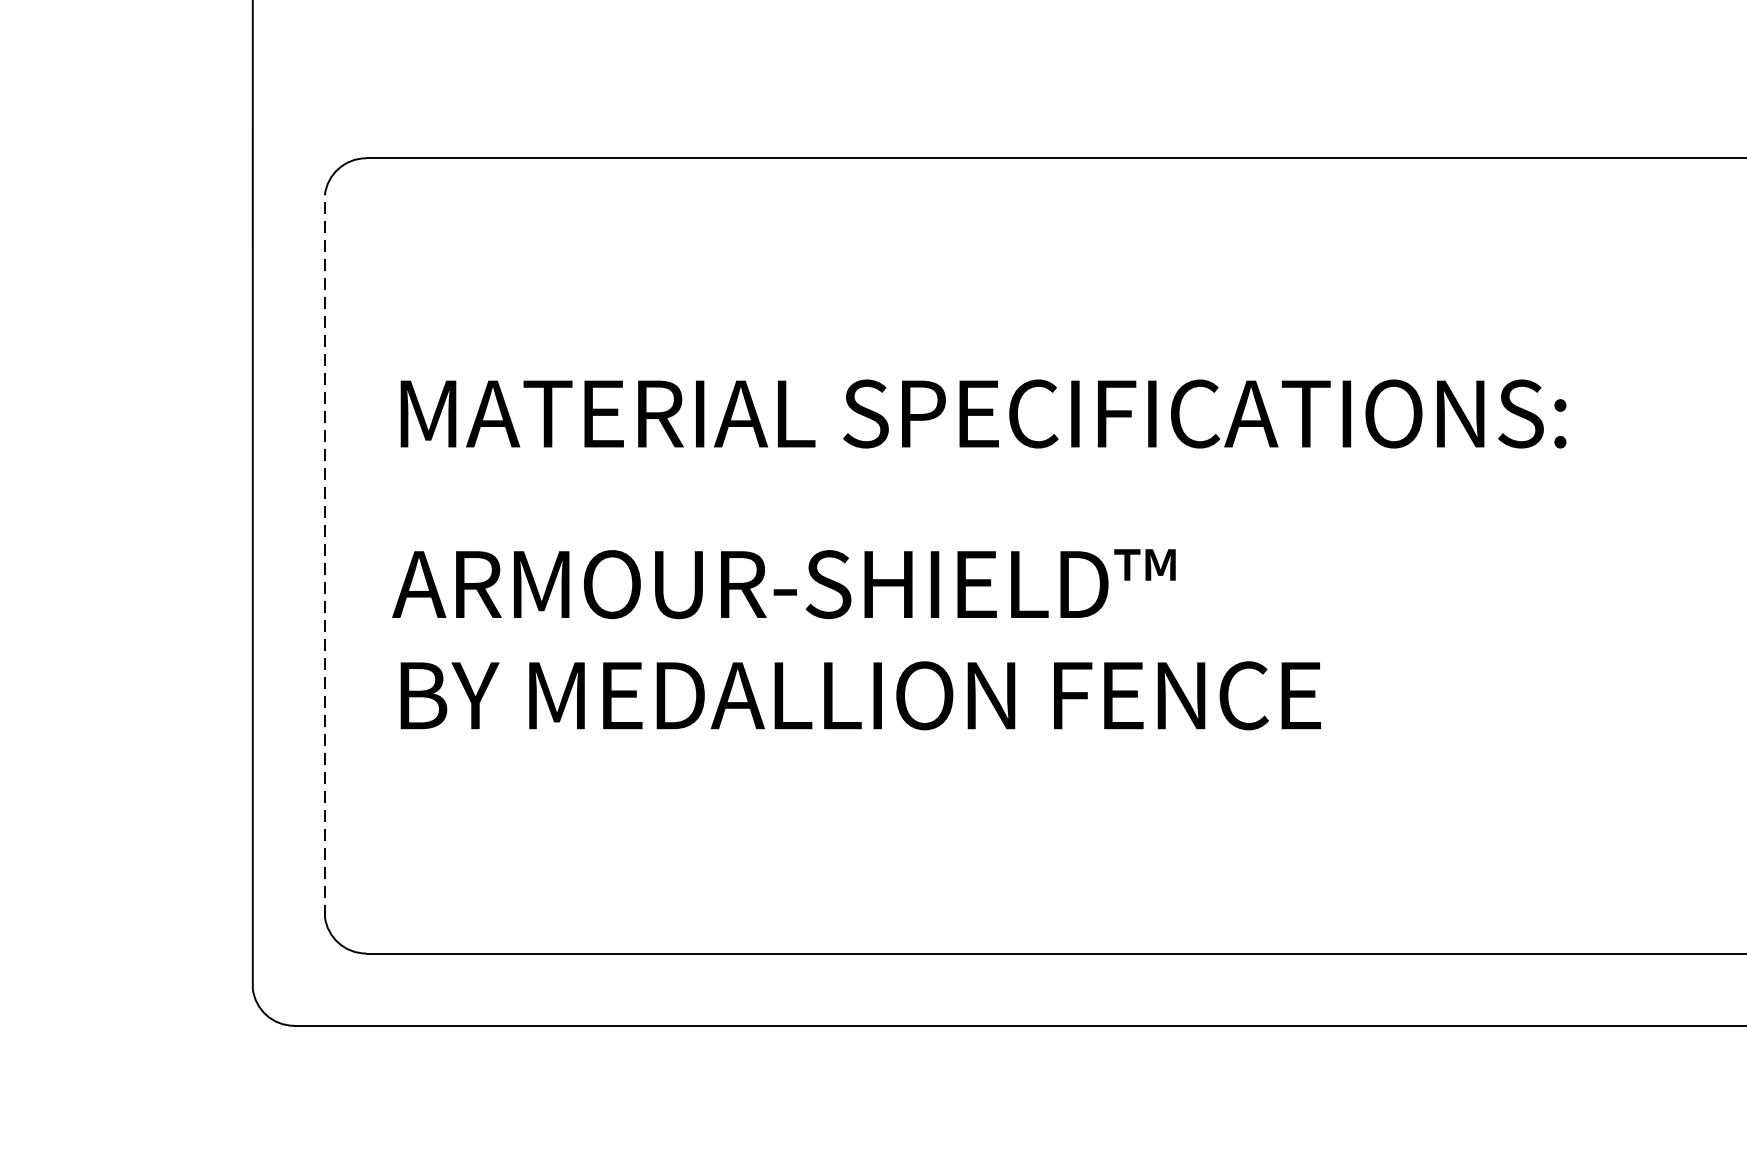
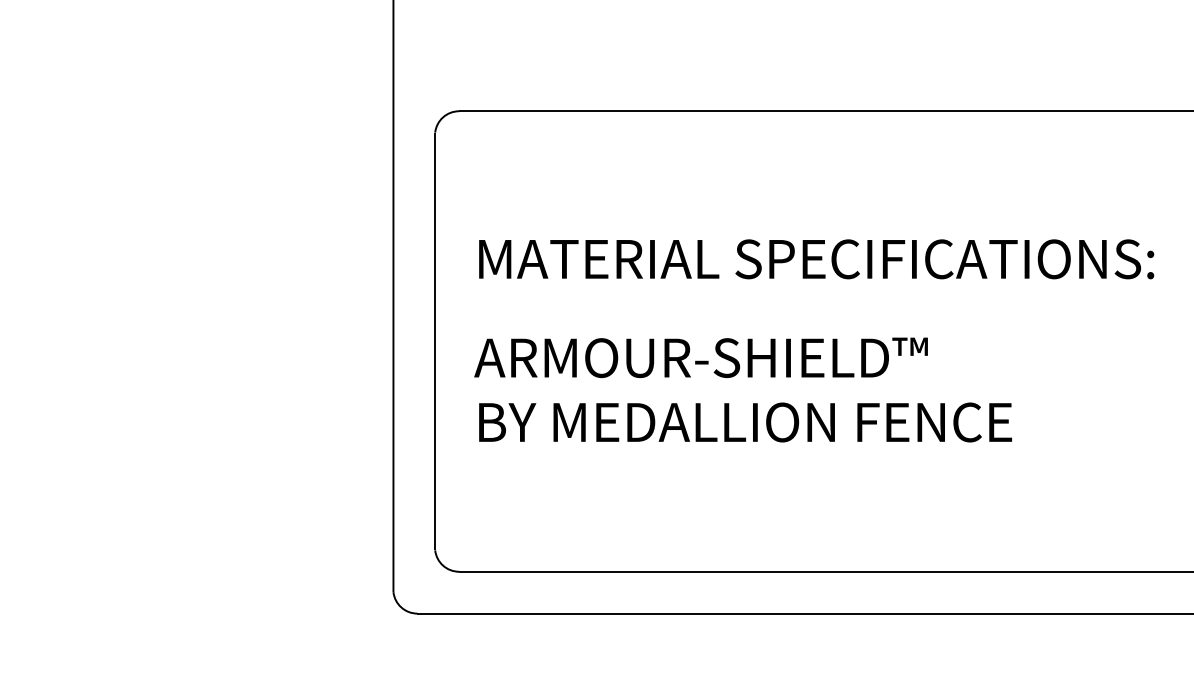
line: (325, 555) -> (435, 341), dashed -> solid

